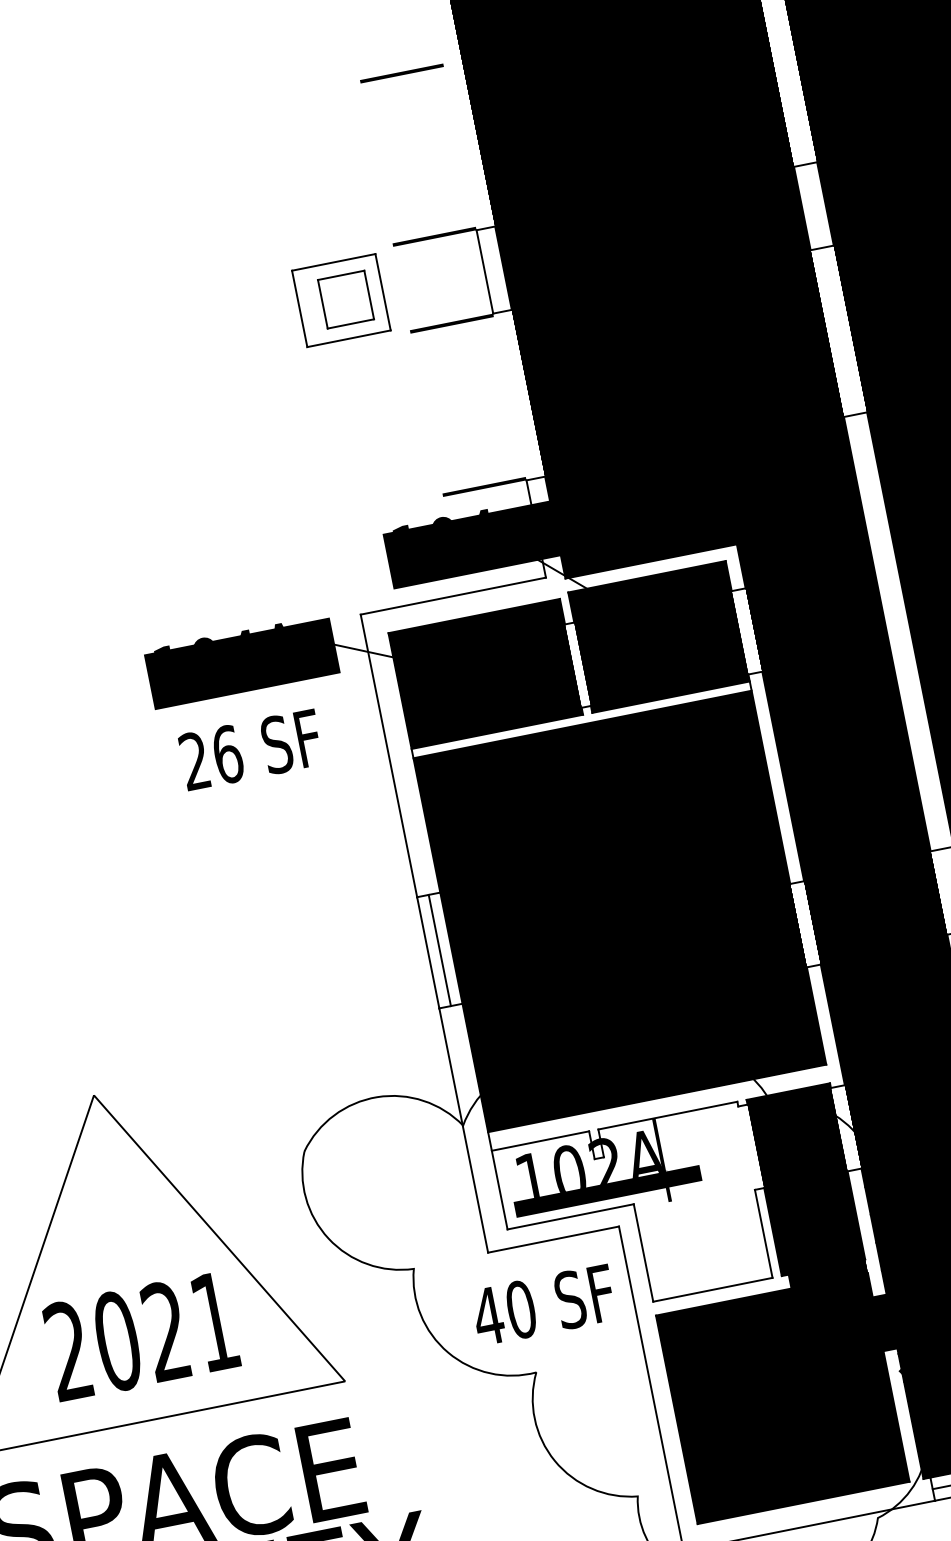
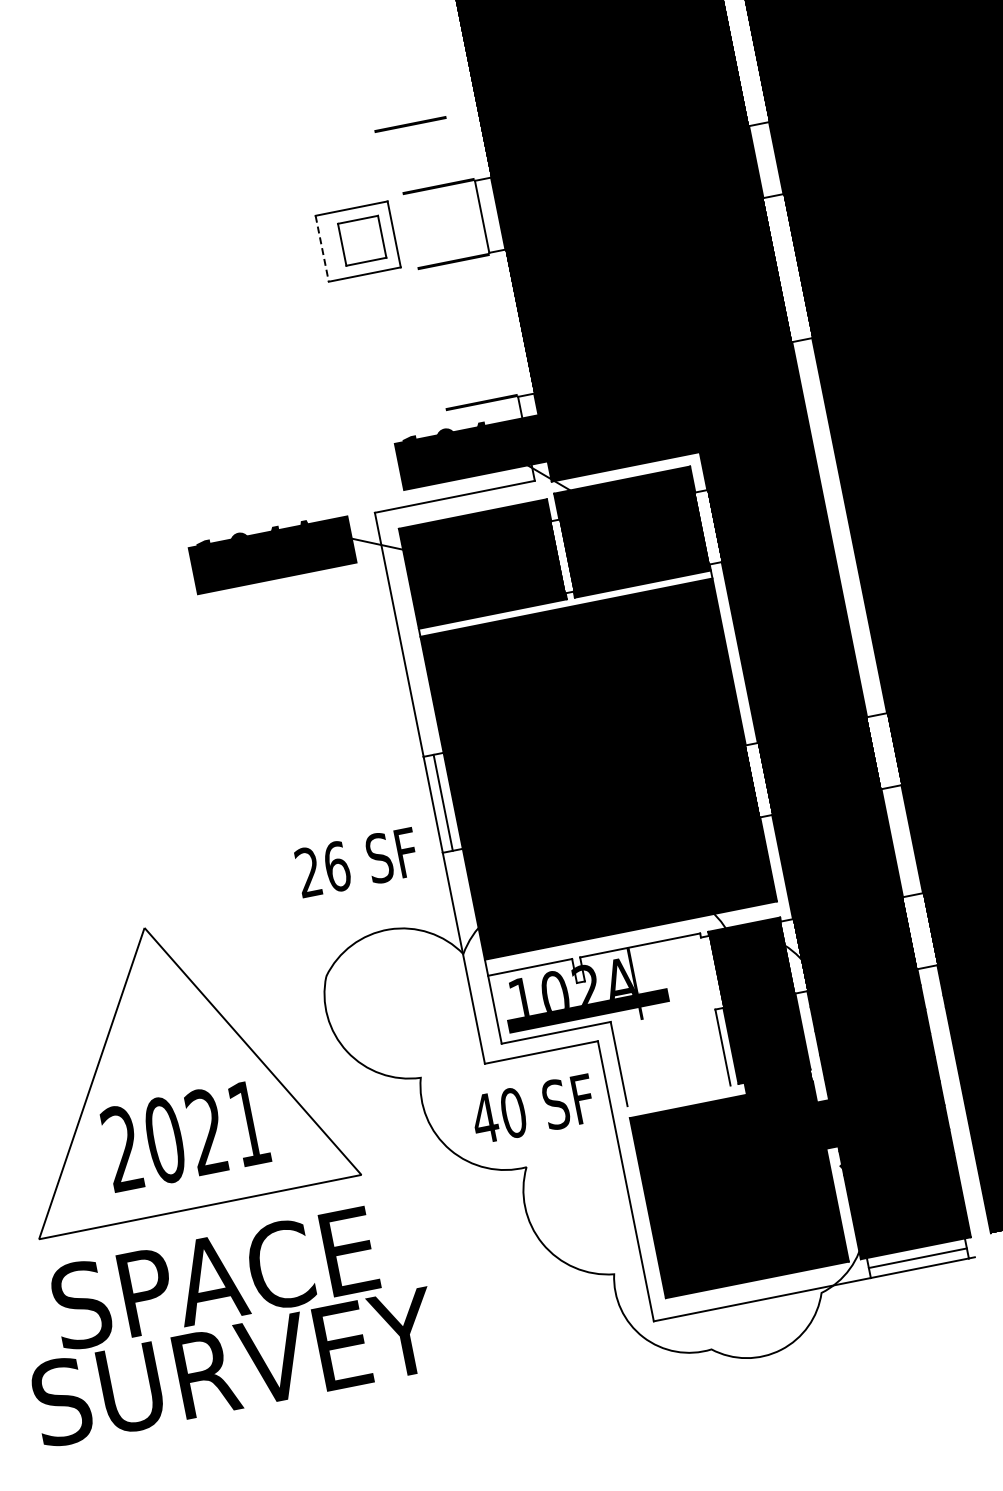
line: (401, 73) -> (410, 124), moved
line: (300, 308) -> (322, 248), solid -> dashed
text: (247, 749) -> (354, 862), moved
line: (712, 1289) -> (678, 1095), removed

